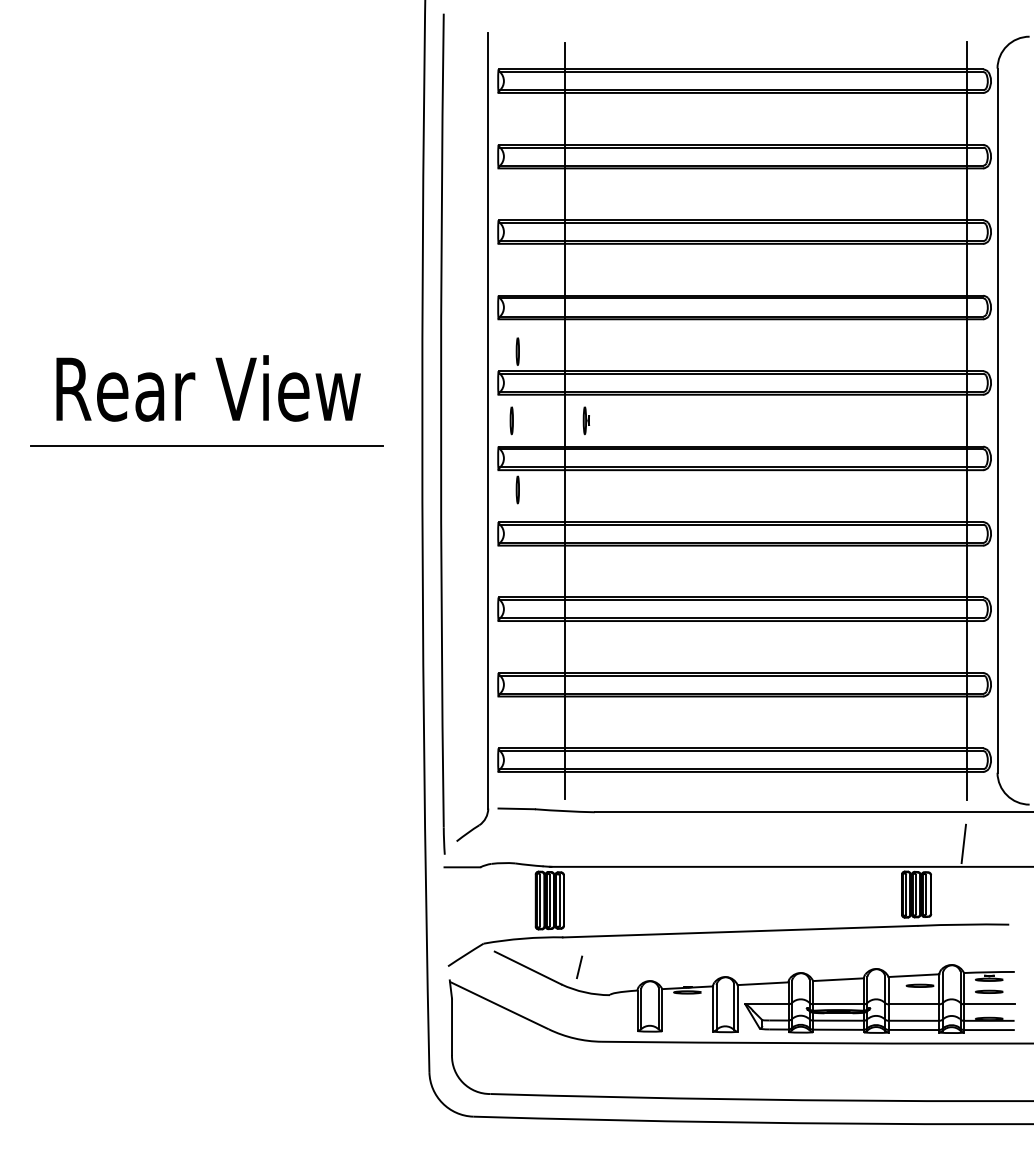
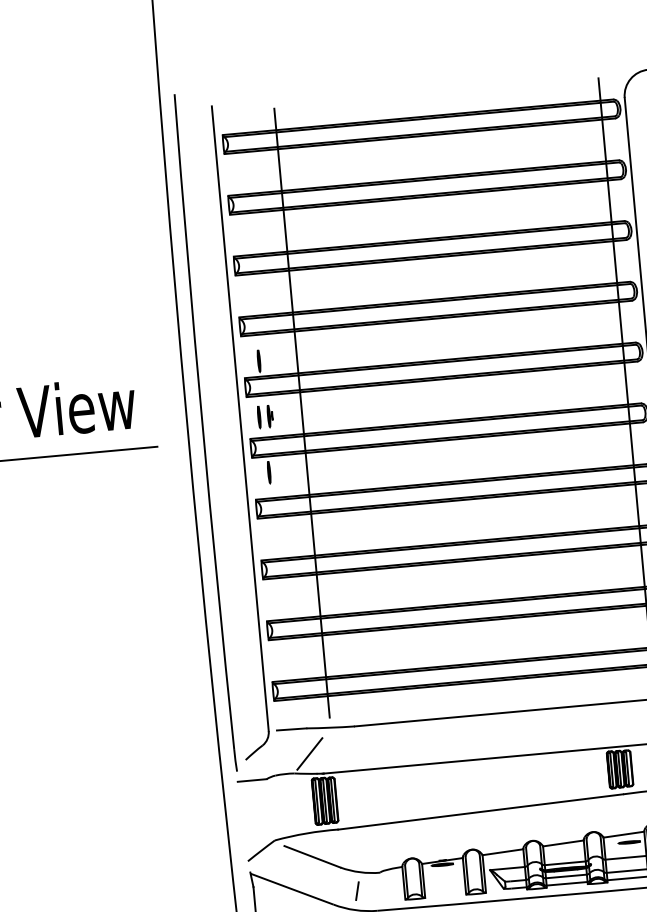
part: (585, 420) -> (269, 415), moved
line: (536, 841) -> (310, 754), added
line: (579, 966) -> (357, 890), moved

